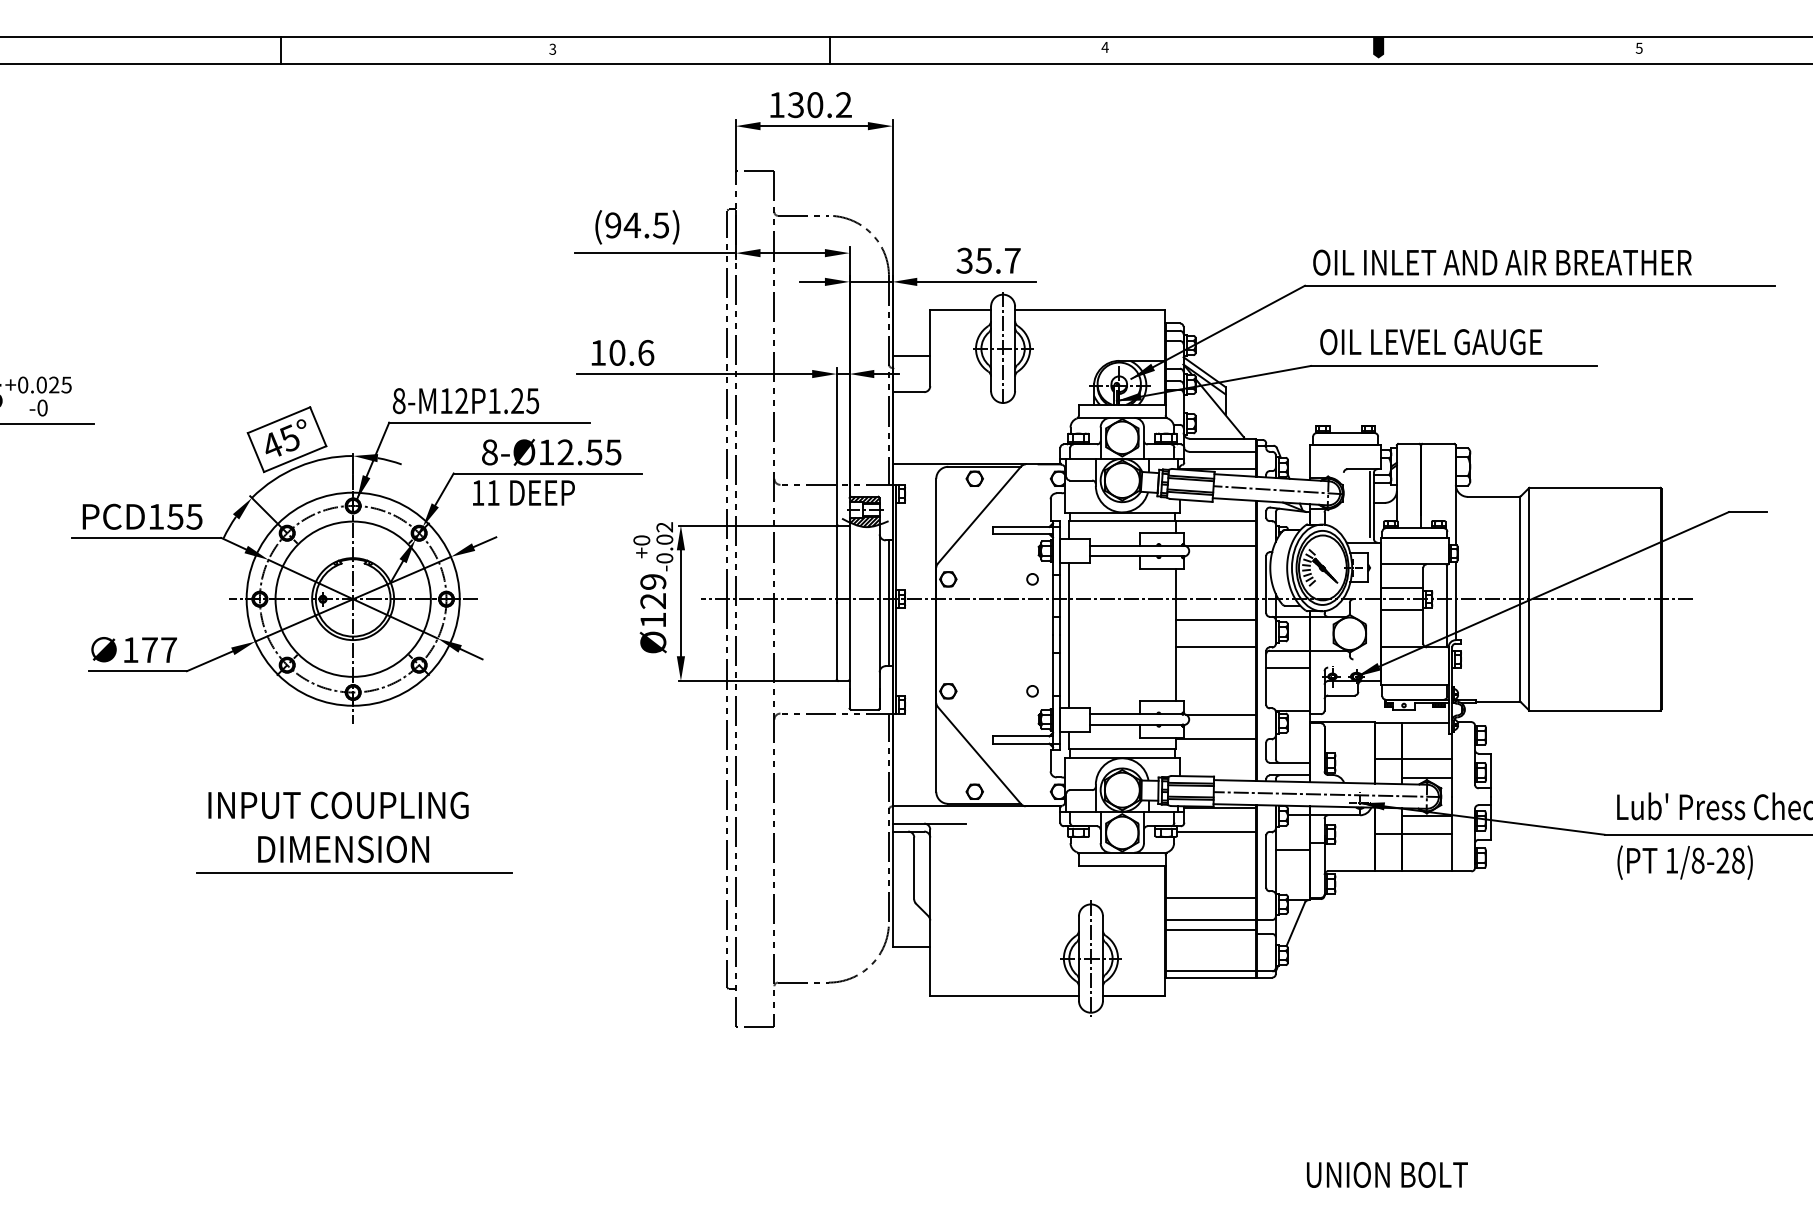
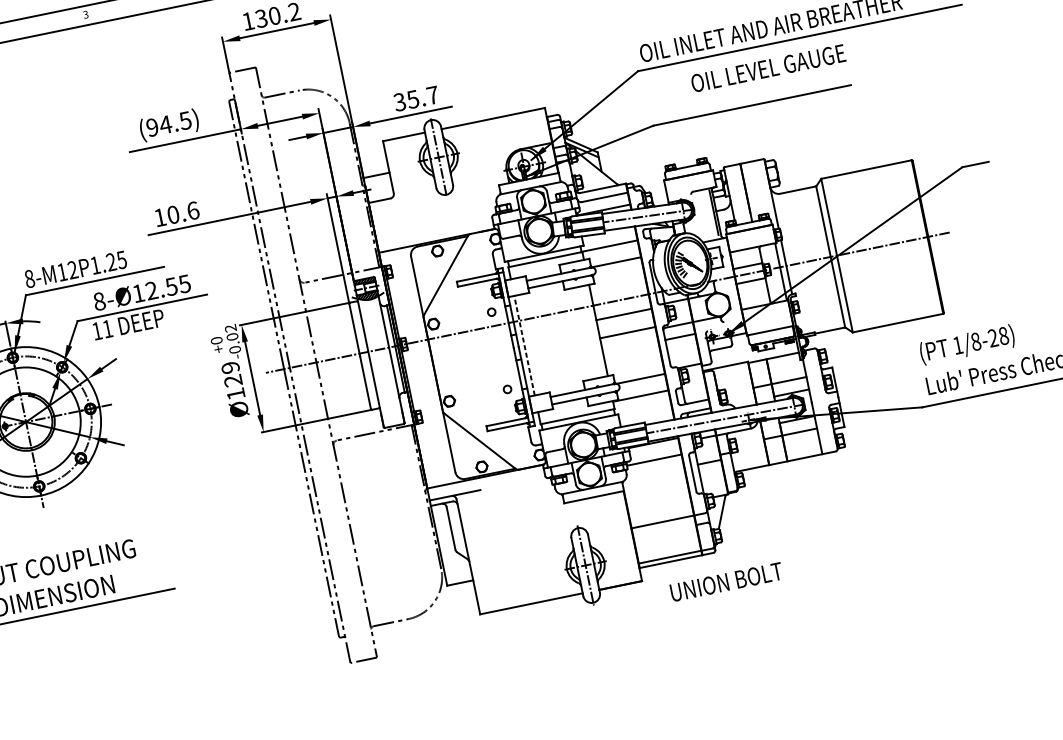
text: (1431, 342) -> (768, 68), moved
line: (1068, 634) -> (524, 345), solid -> dashed
text: (1684, 862) -> (966, 344), moved
line: (1210, 898) -> (659, 507), removed
line: (1210, 929) -> (663, 528), removed
text: (1387, 1174) -> (726, 581), moved

